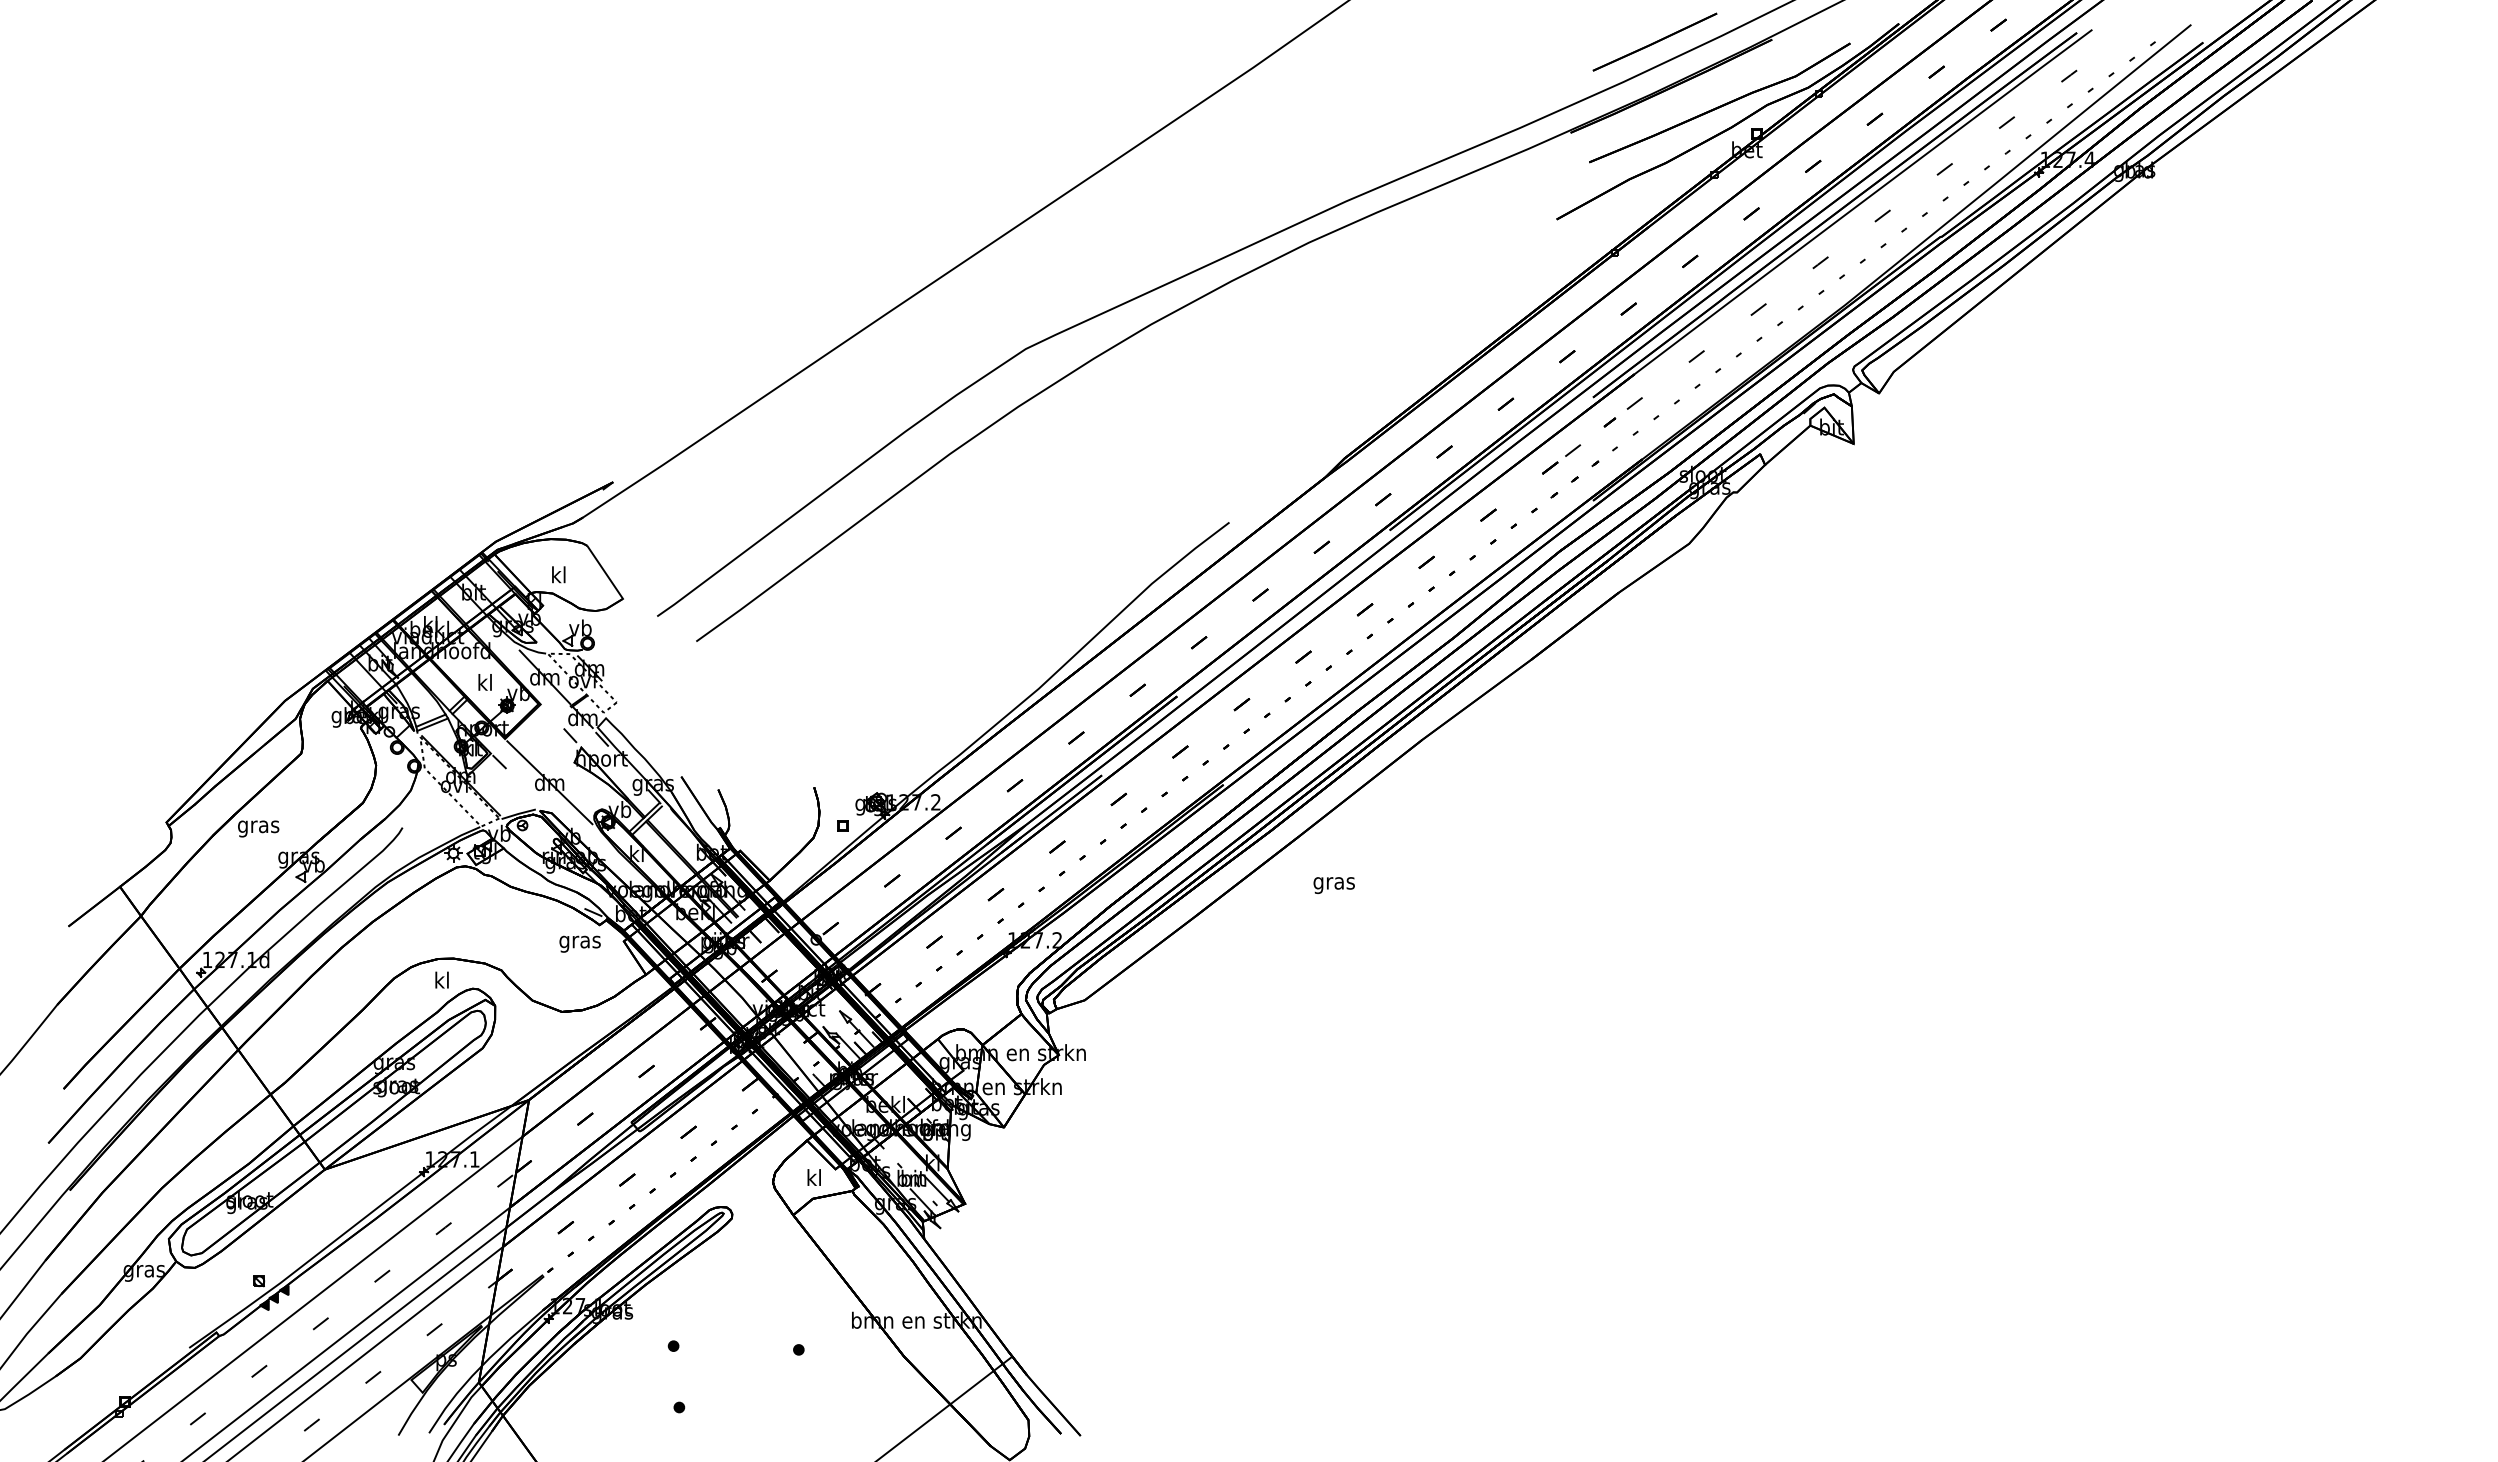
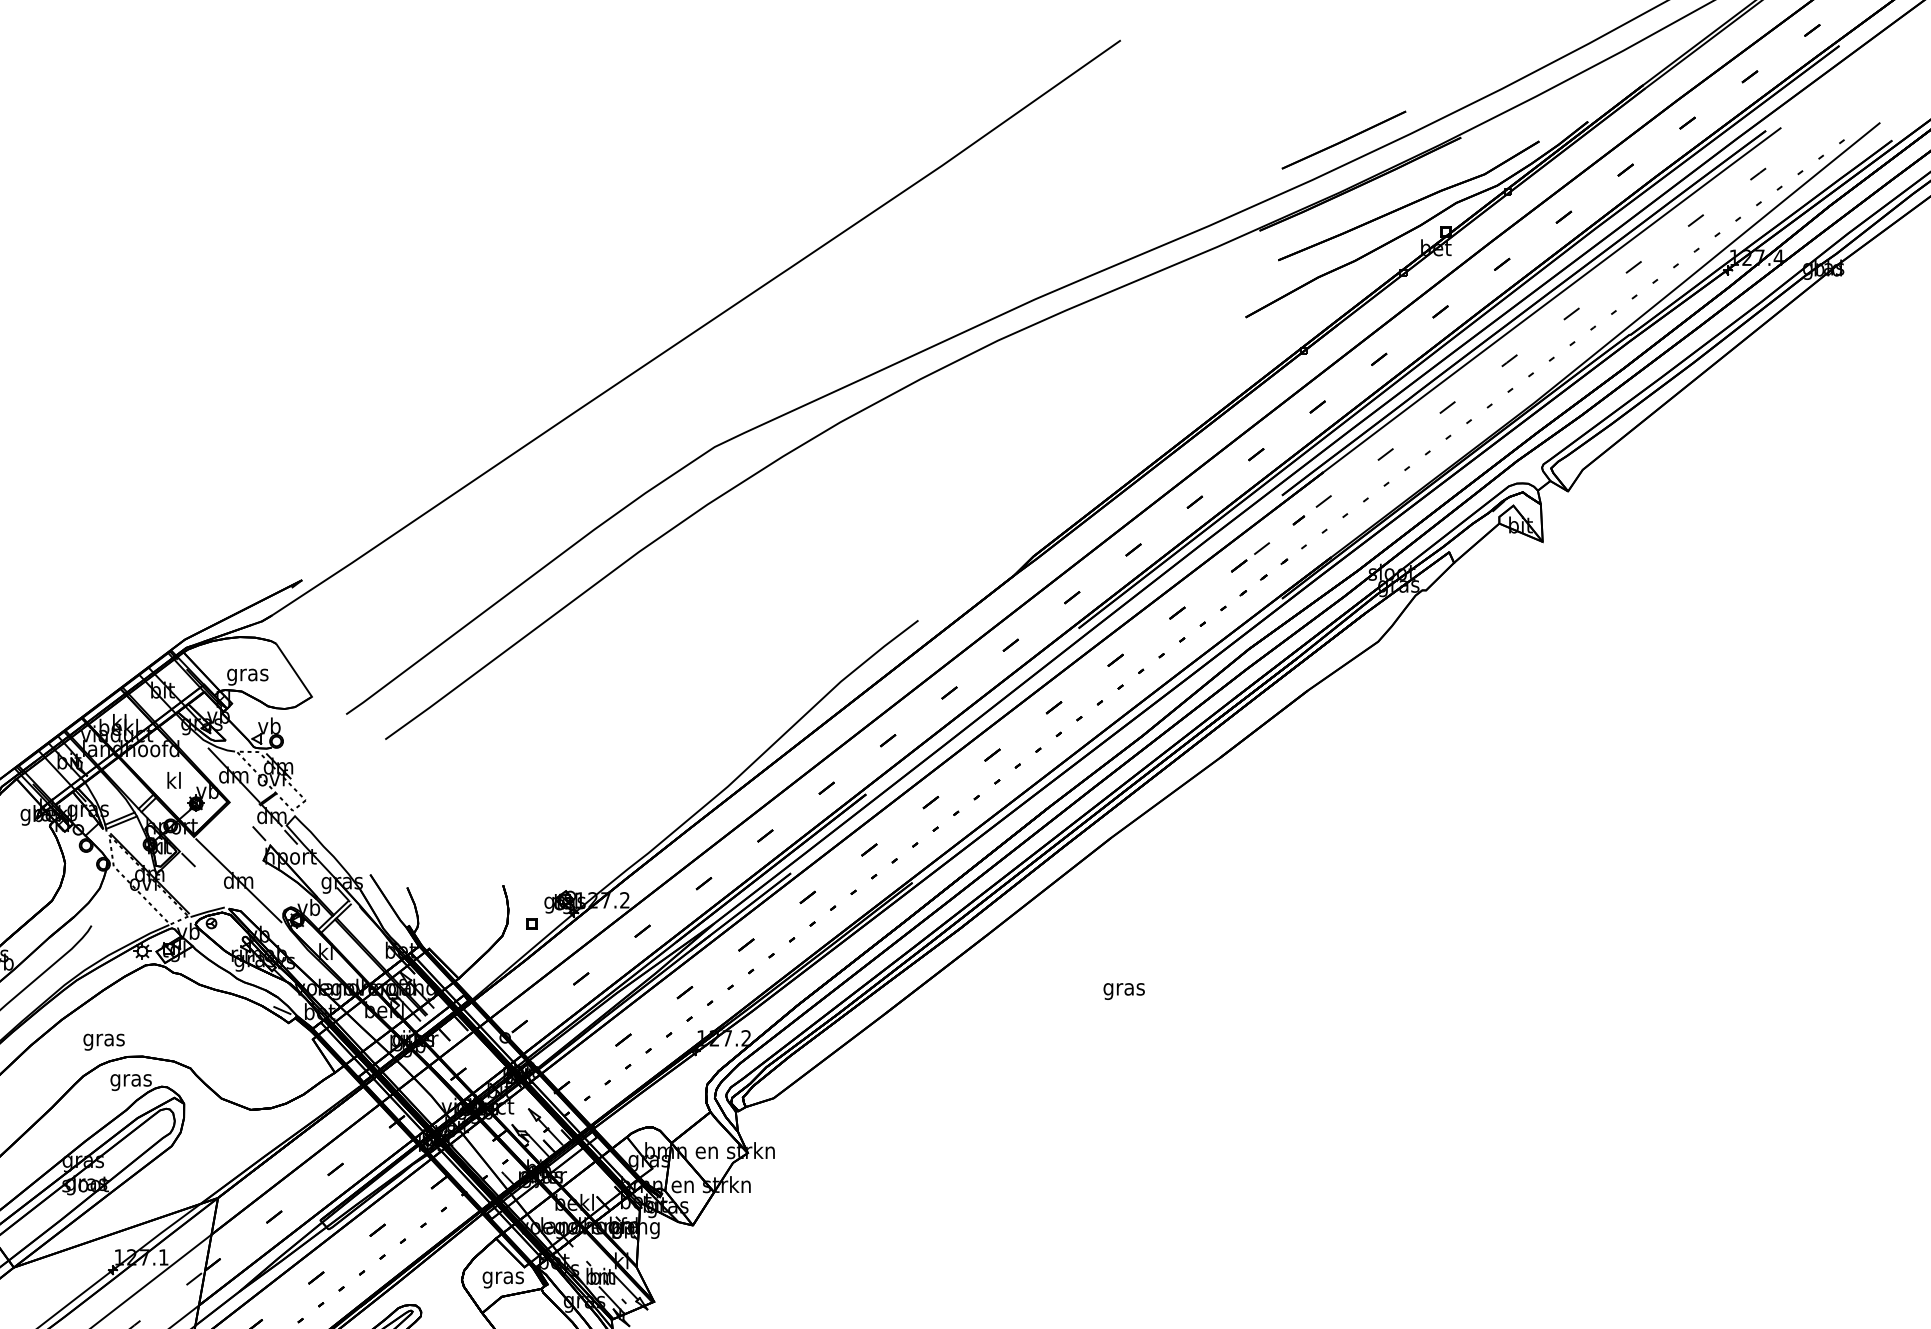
text: (558, 576) -> (247, 674), kl -> gras
text: (1333, 885) -> (1123, 991), moved
text: (579, 943) -> (103, 1041), moved
text: (441, 982) -> (130, 1080), kl -> gras
text: (813, 1179) -> (502, 1277), kl -> gras

